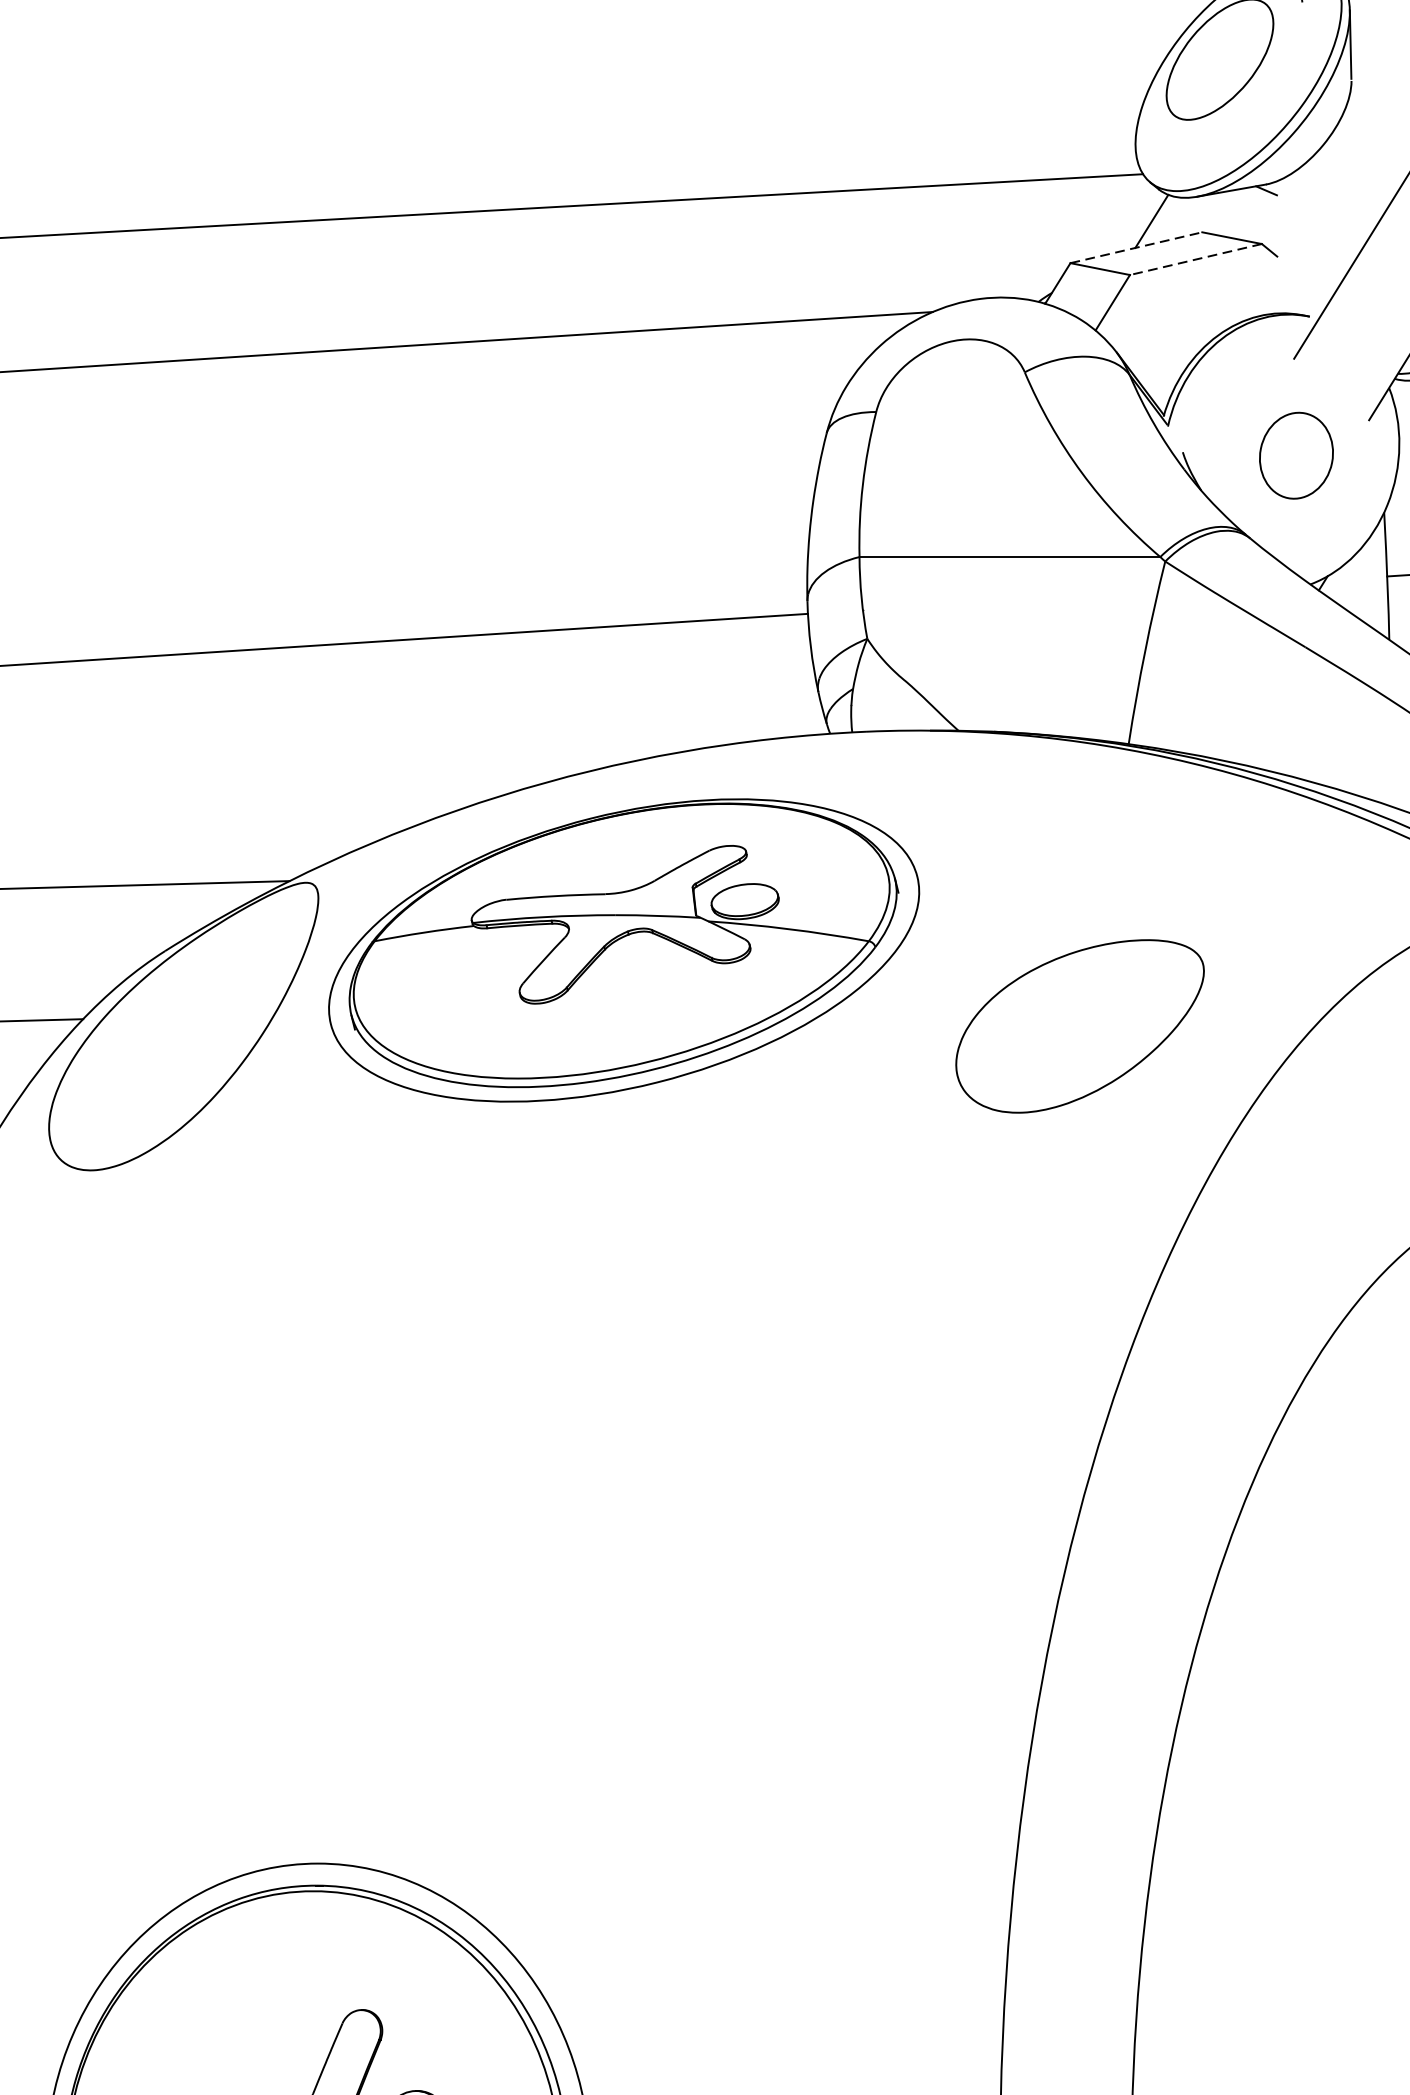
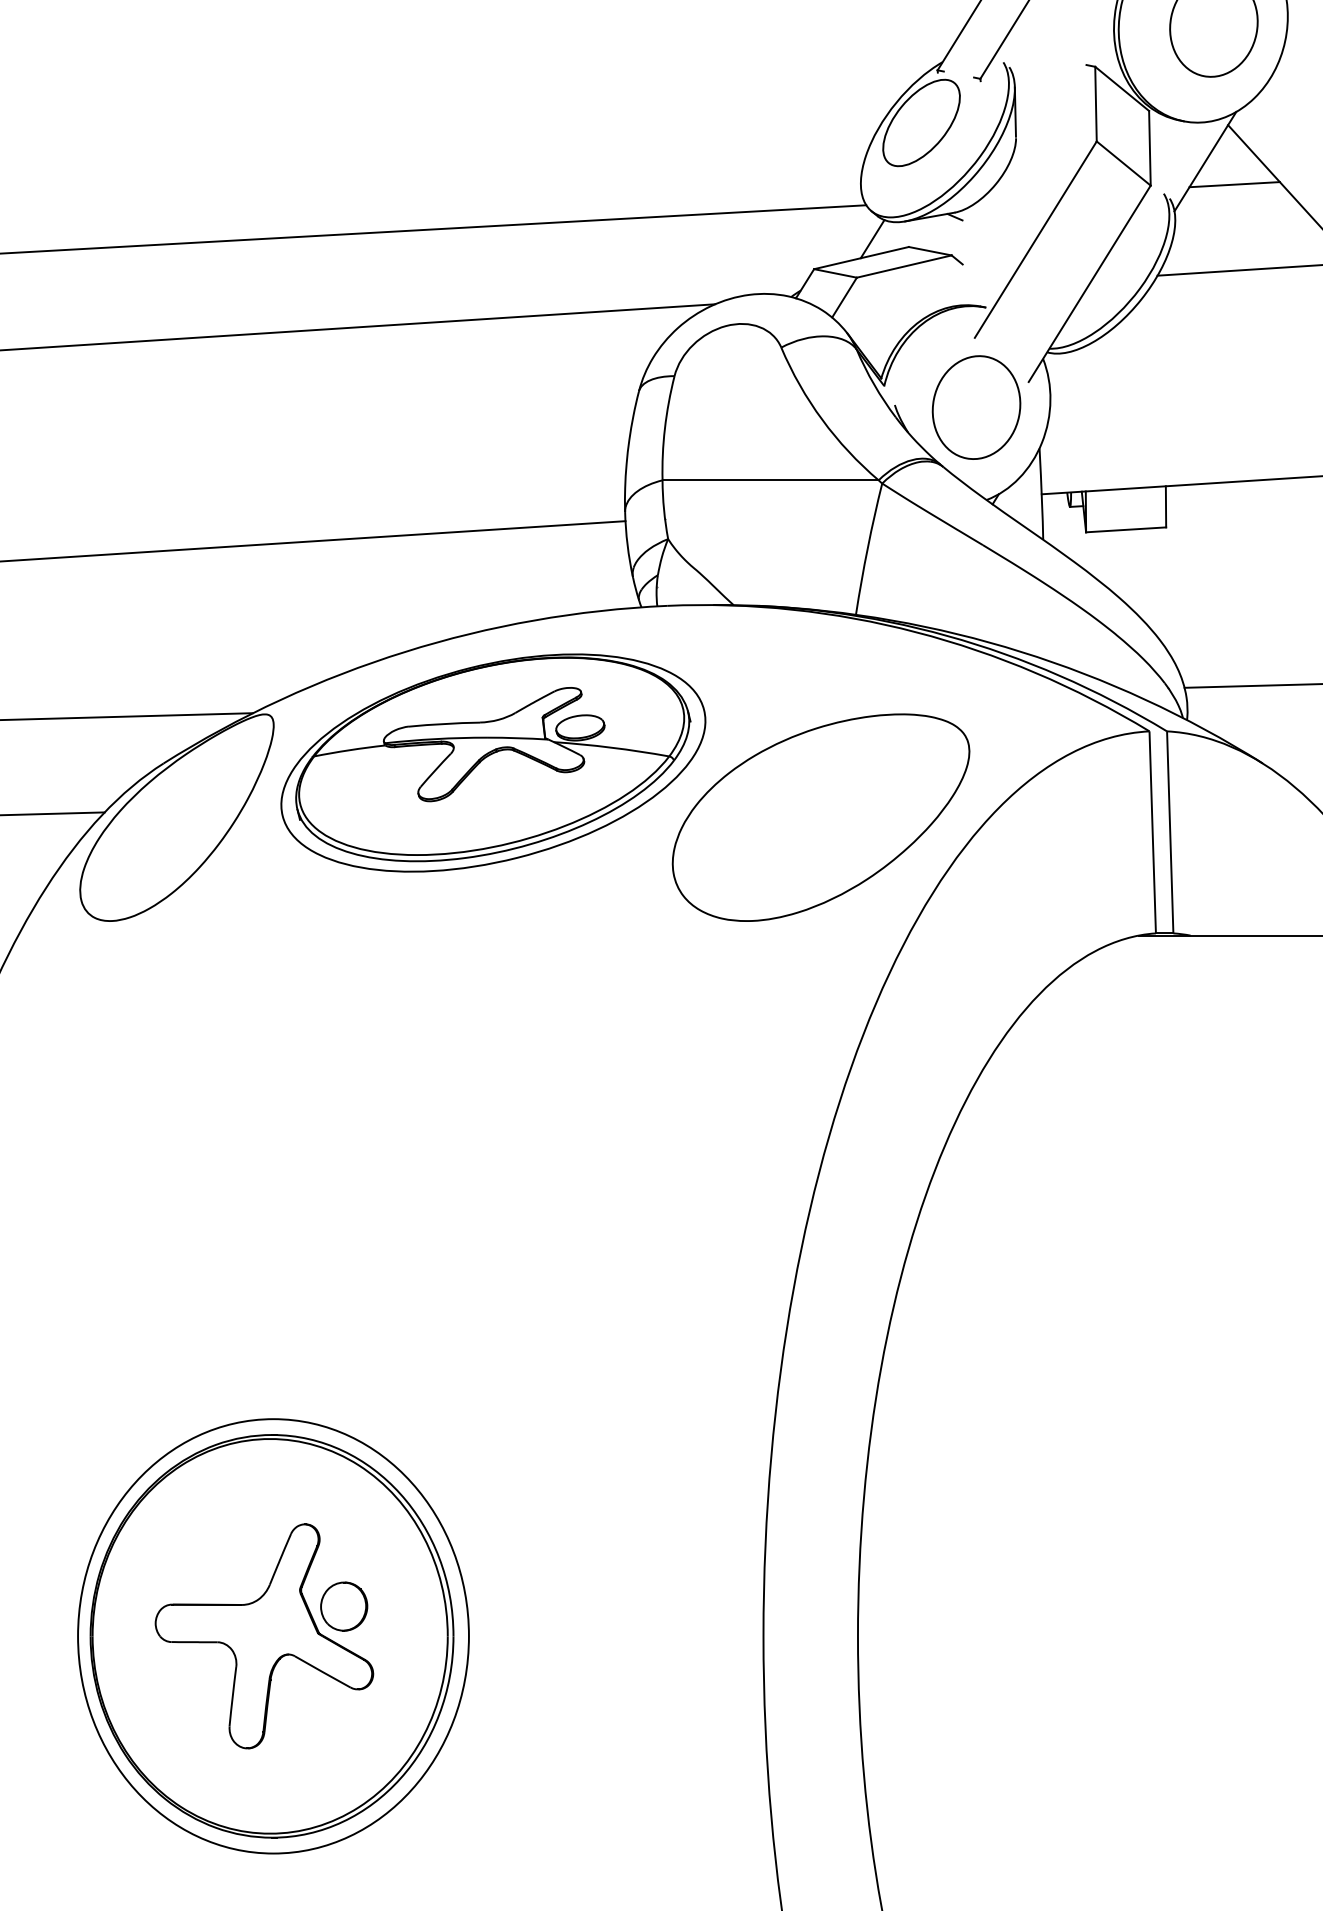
line: (1136, 248) -> (861, 258), dashed -> solid
line: (1196, 259) -> (904, 266), dashed -> solid
part: (1296, 455) -> (976, 407), size x1.67
part: (1079, 1026) -> (820, 817), size x1.67

